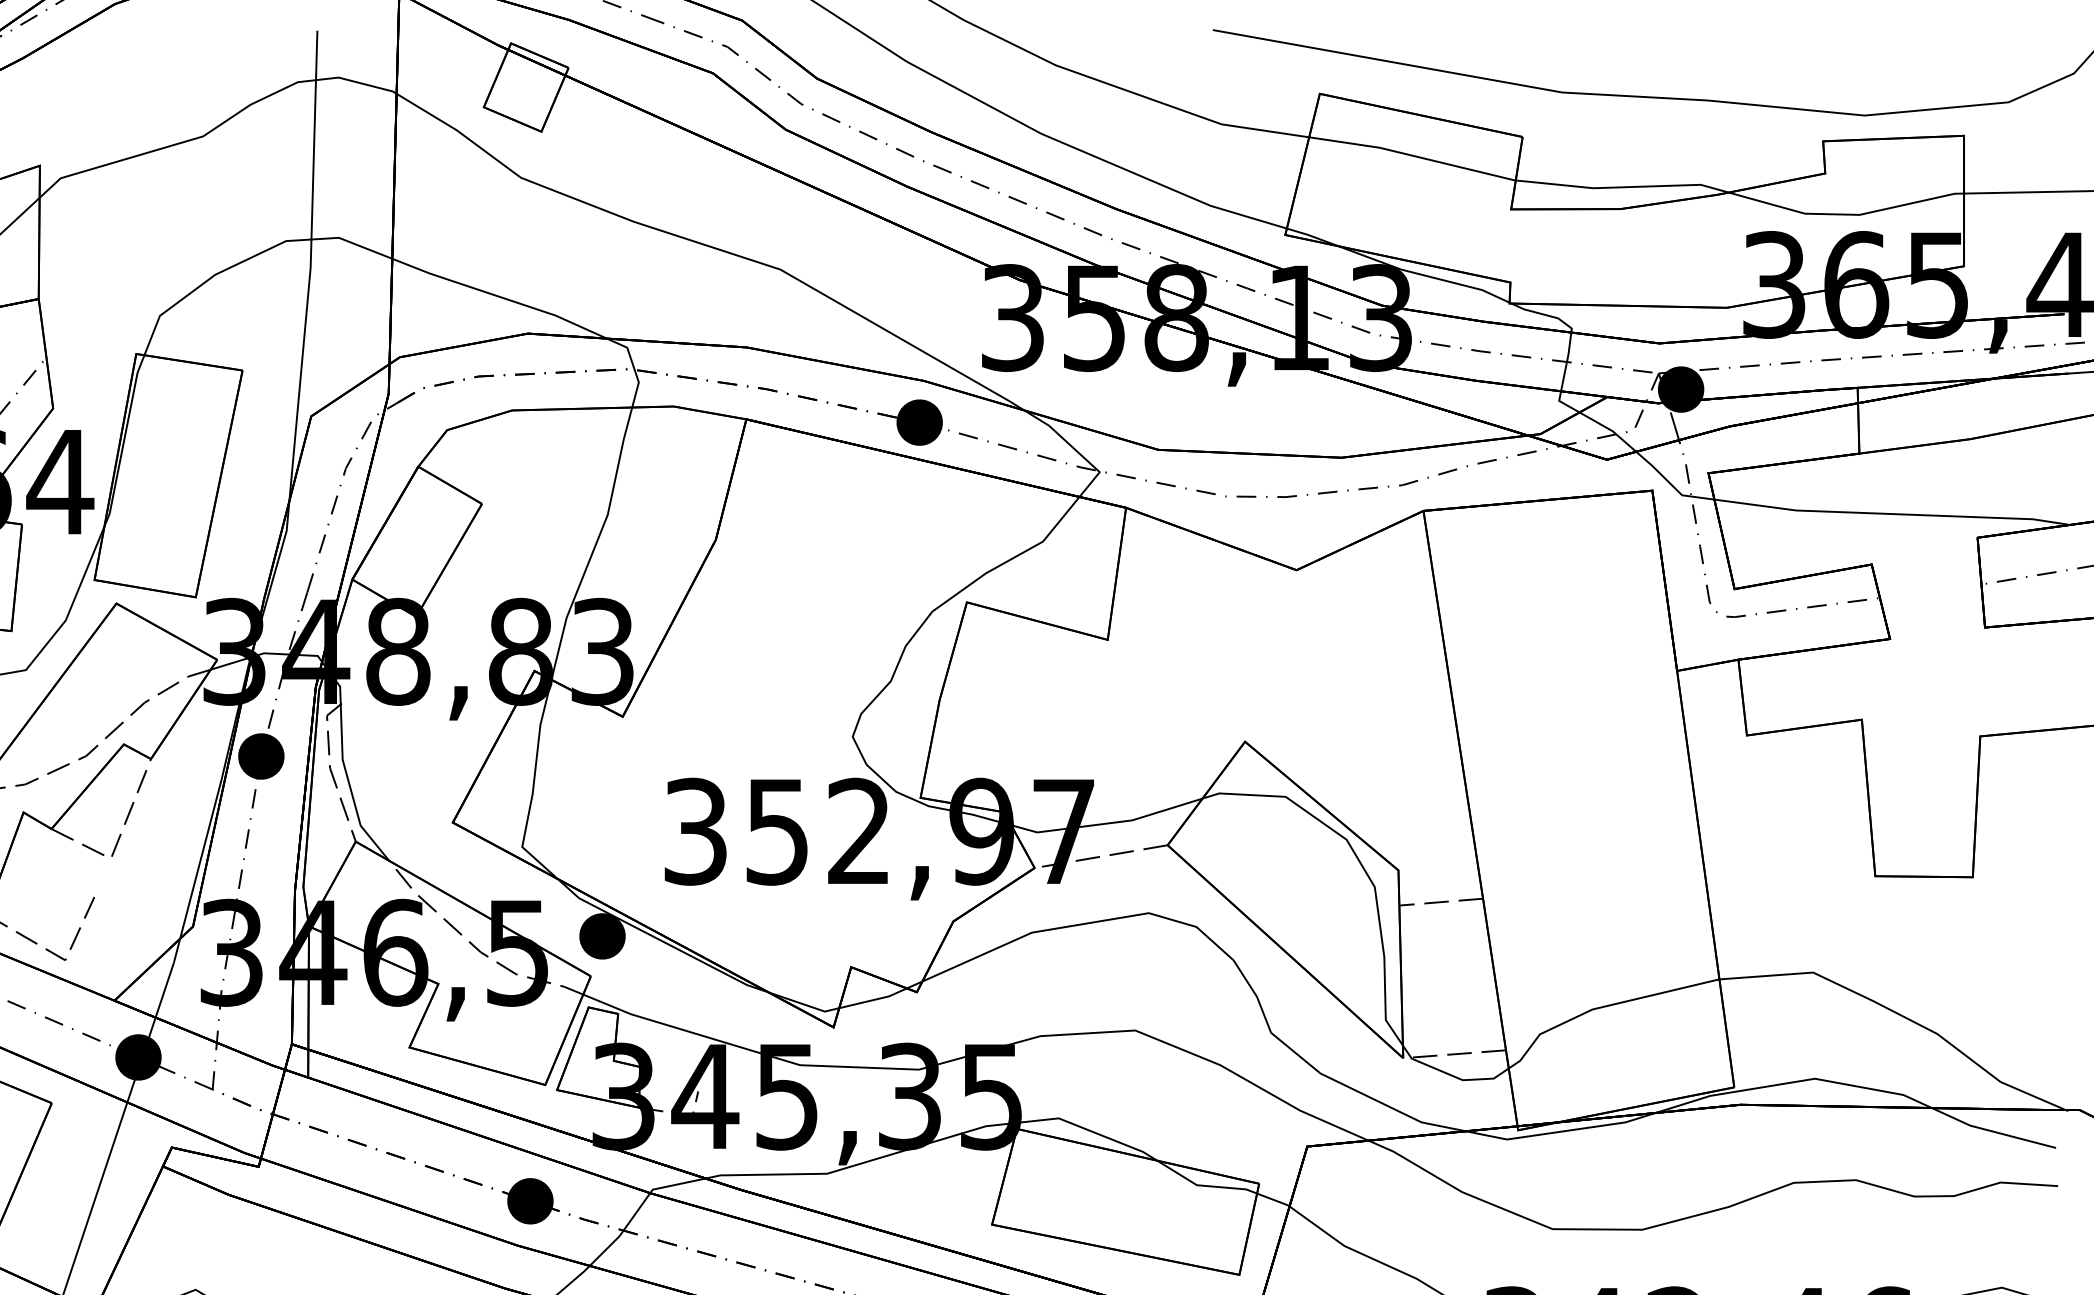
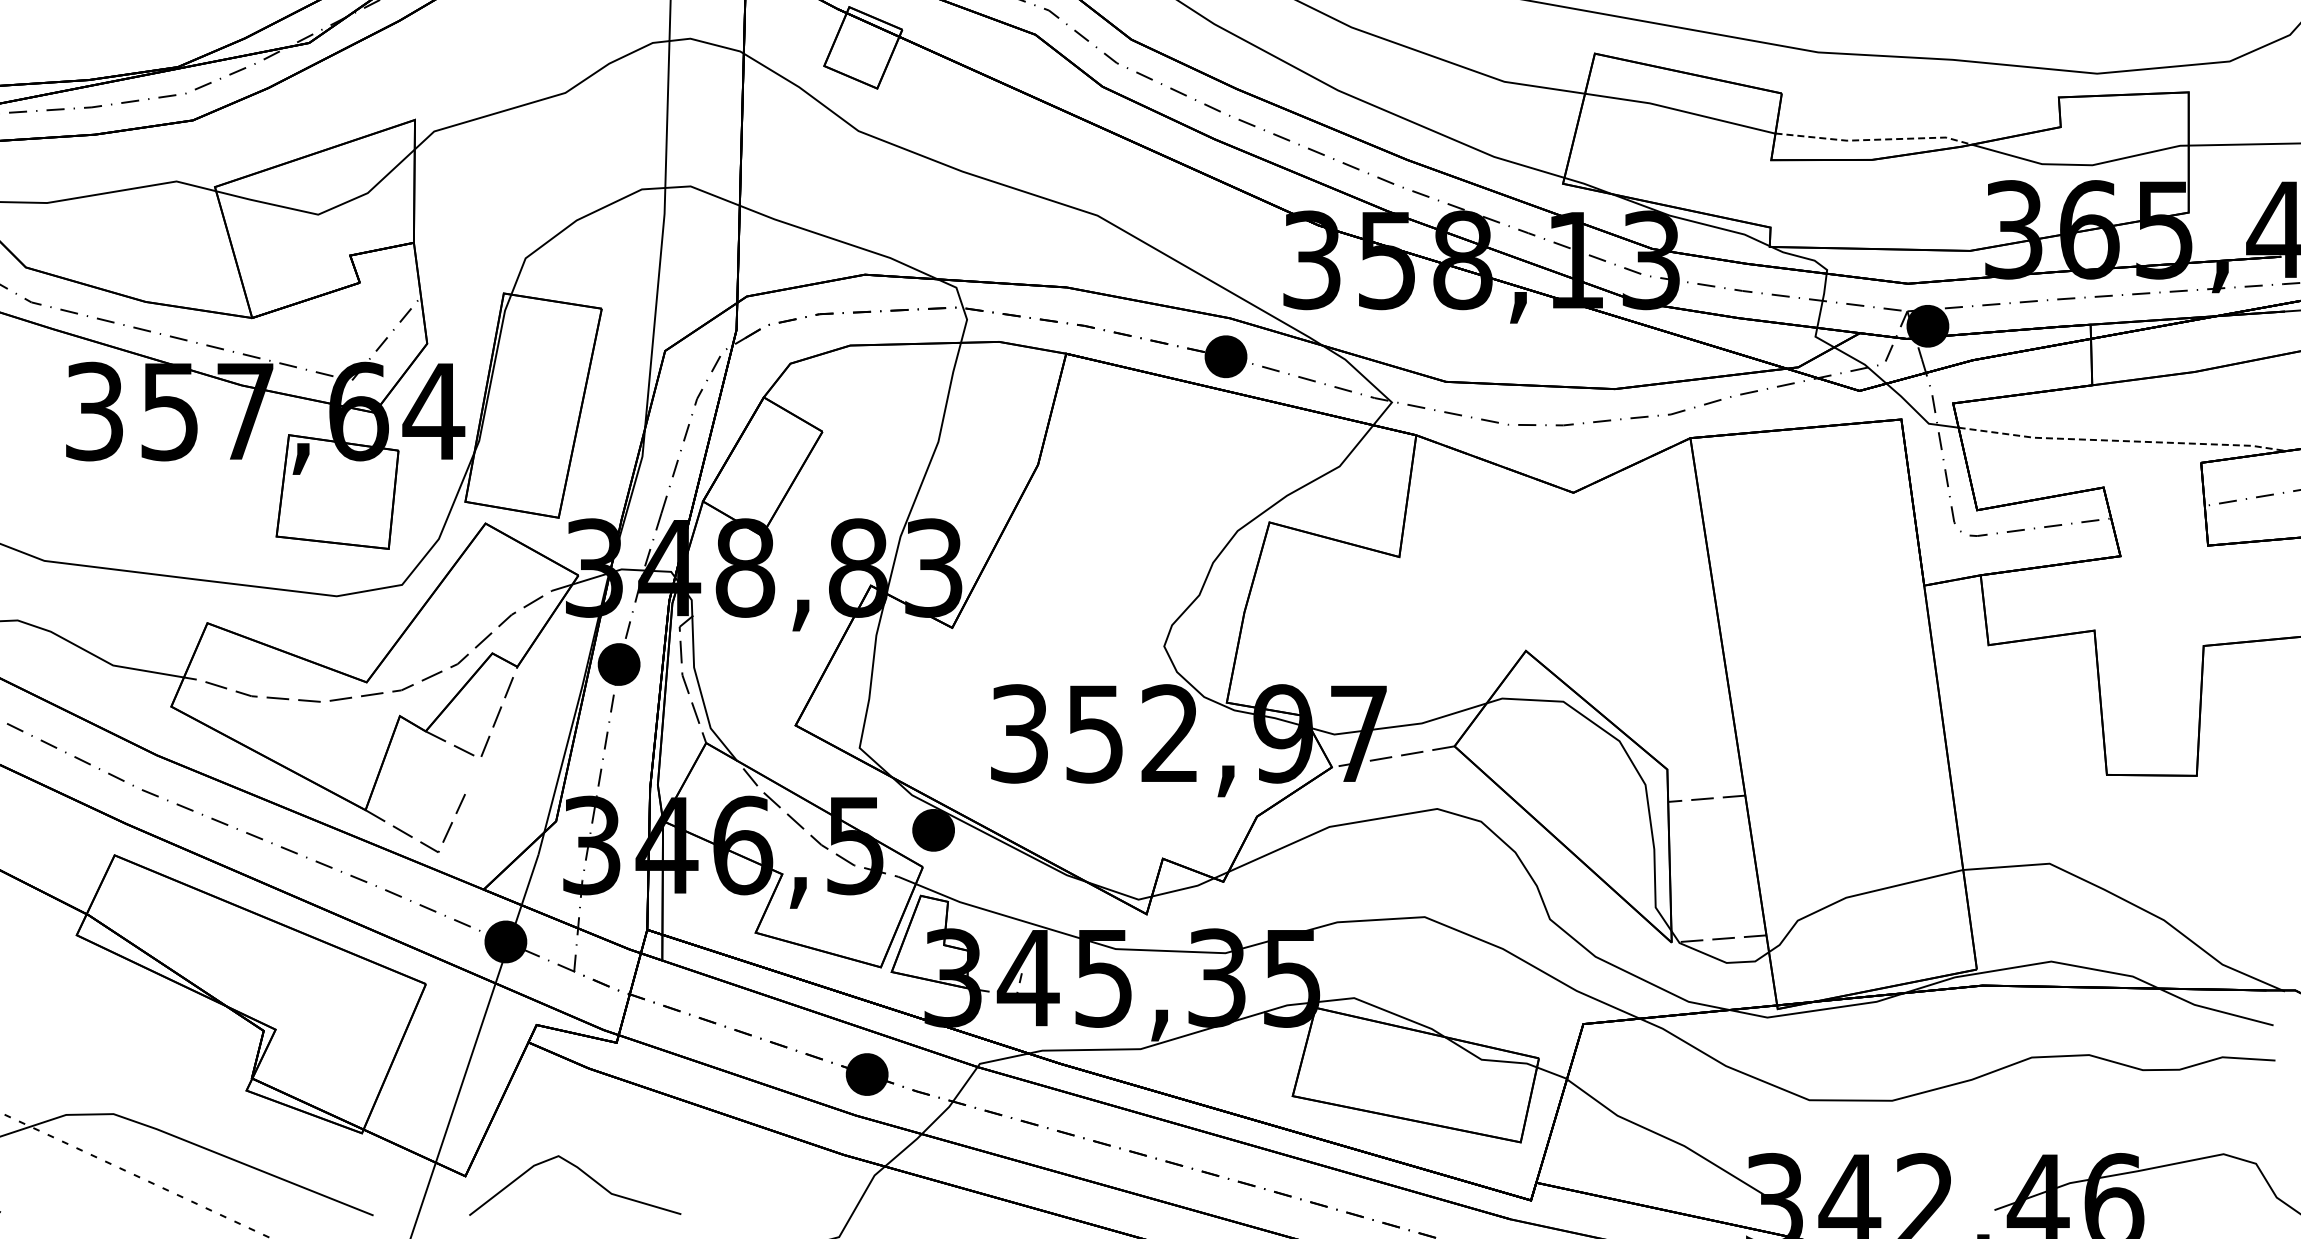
line: (1623, 186) -> (1874, 139), solid -> dashed
line: (1892, 514) -> (2122, 441), solid -> dashed

